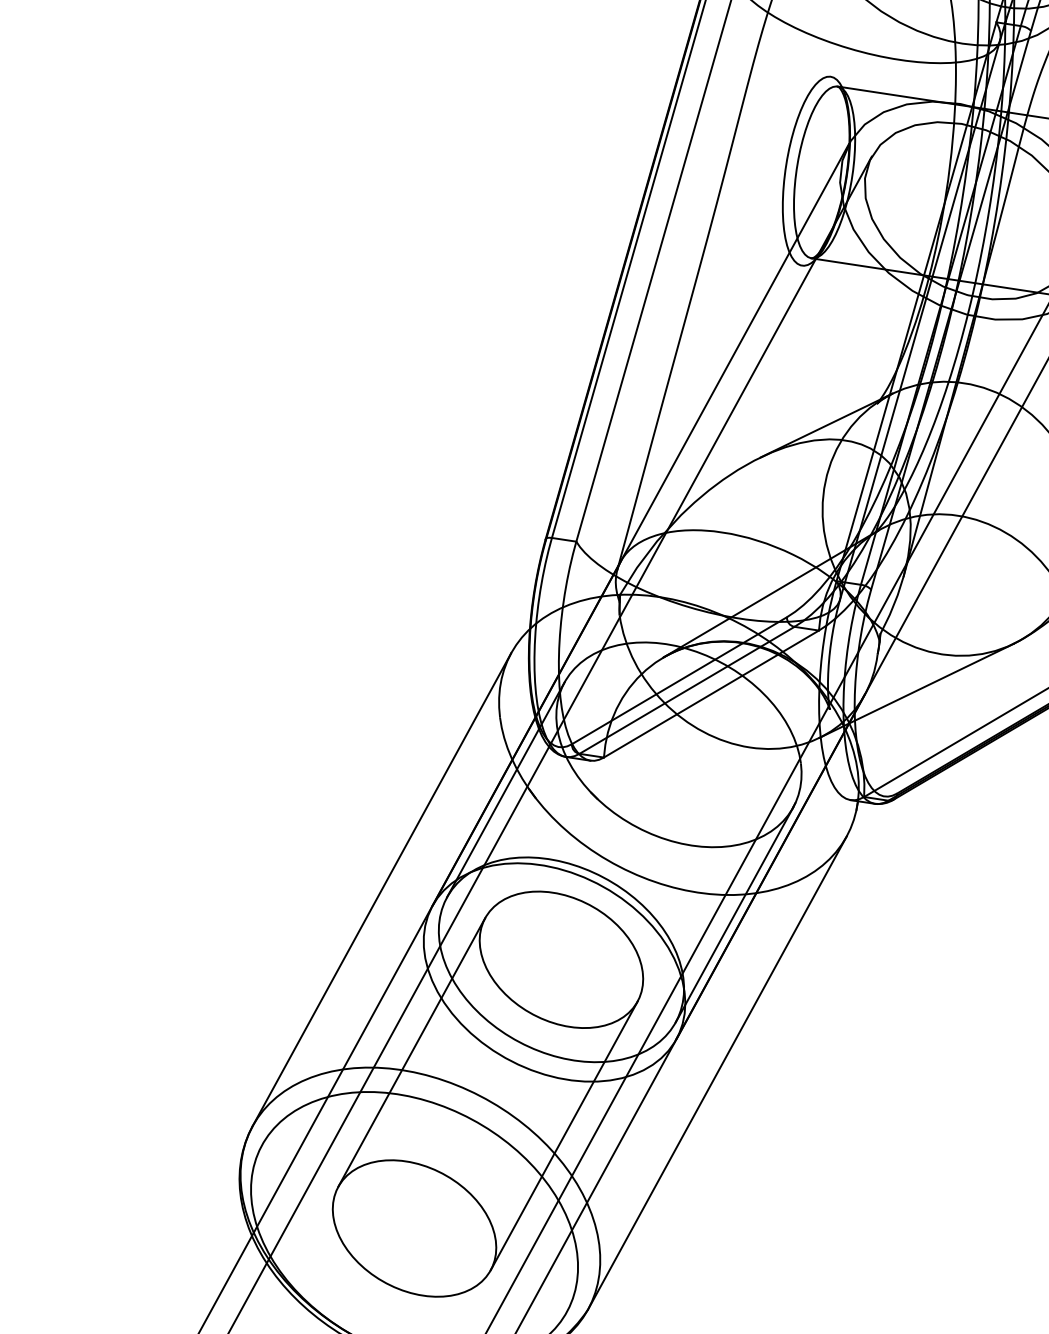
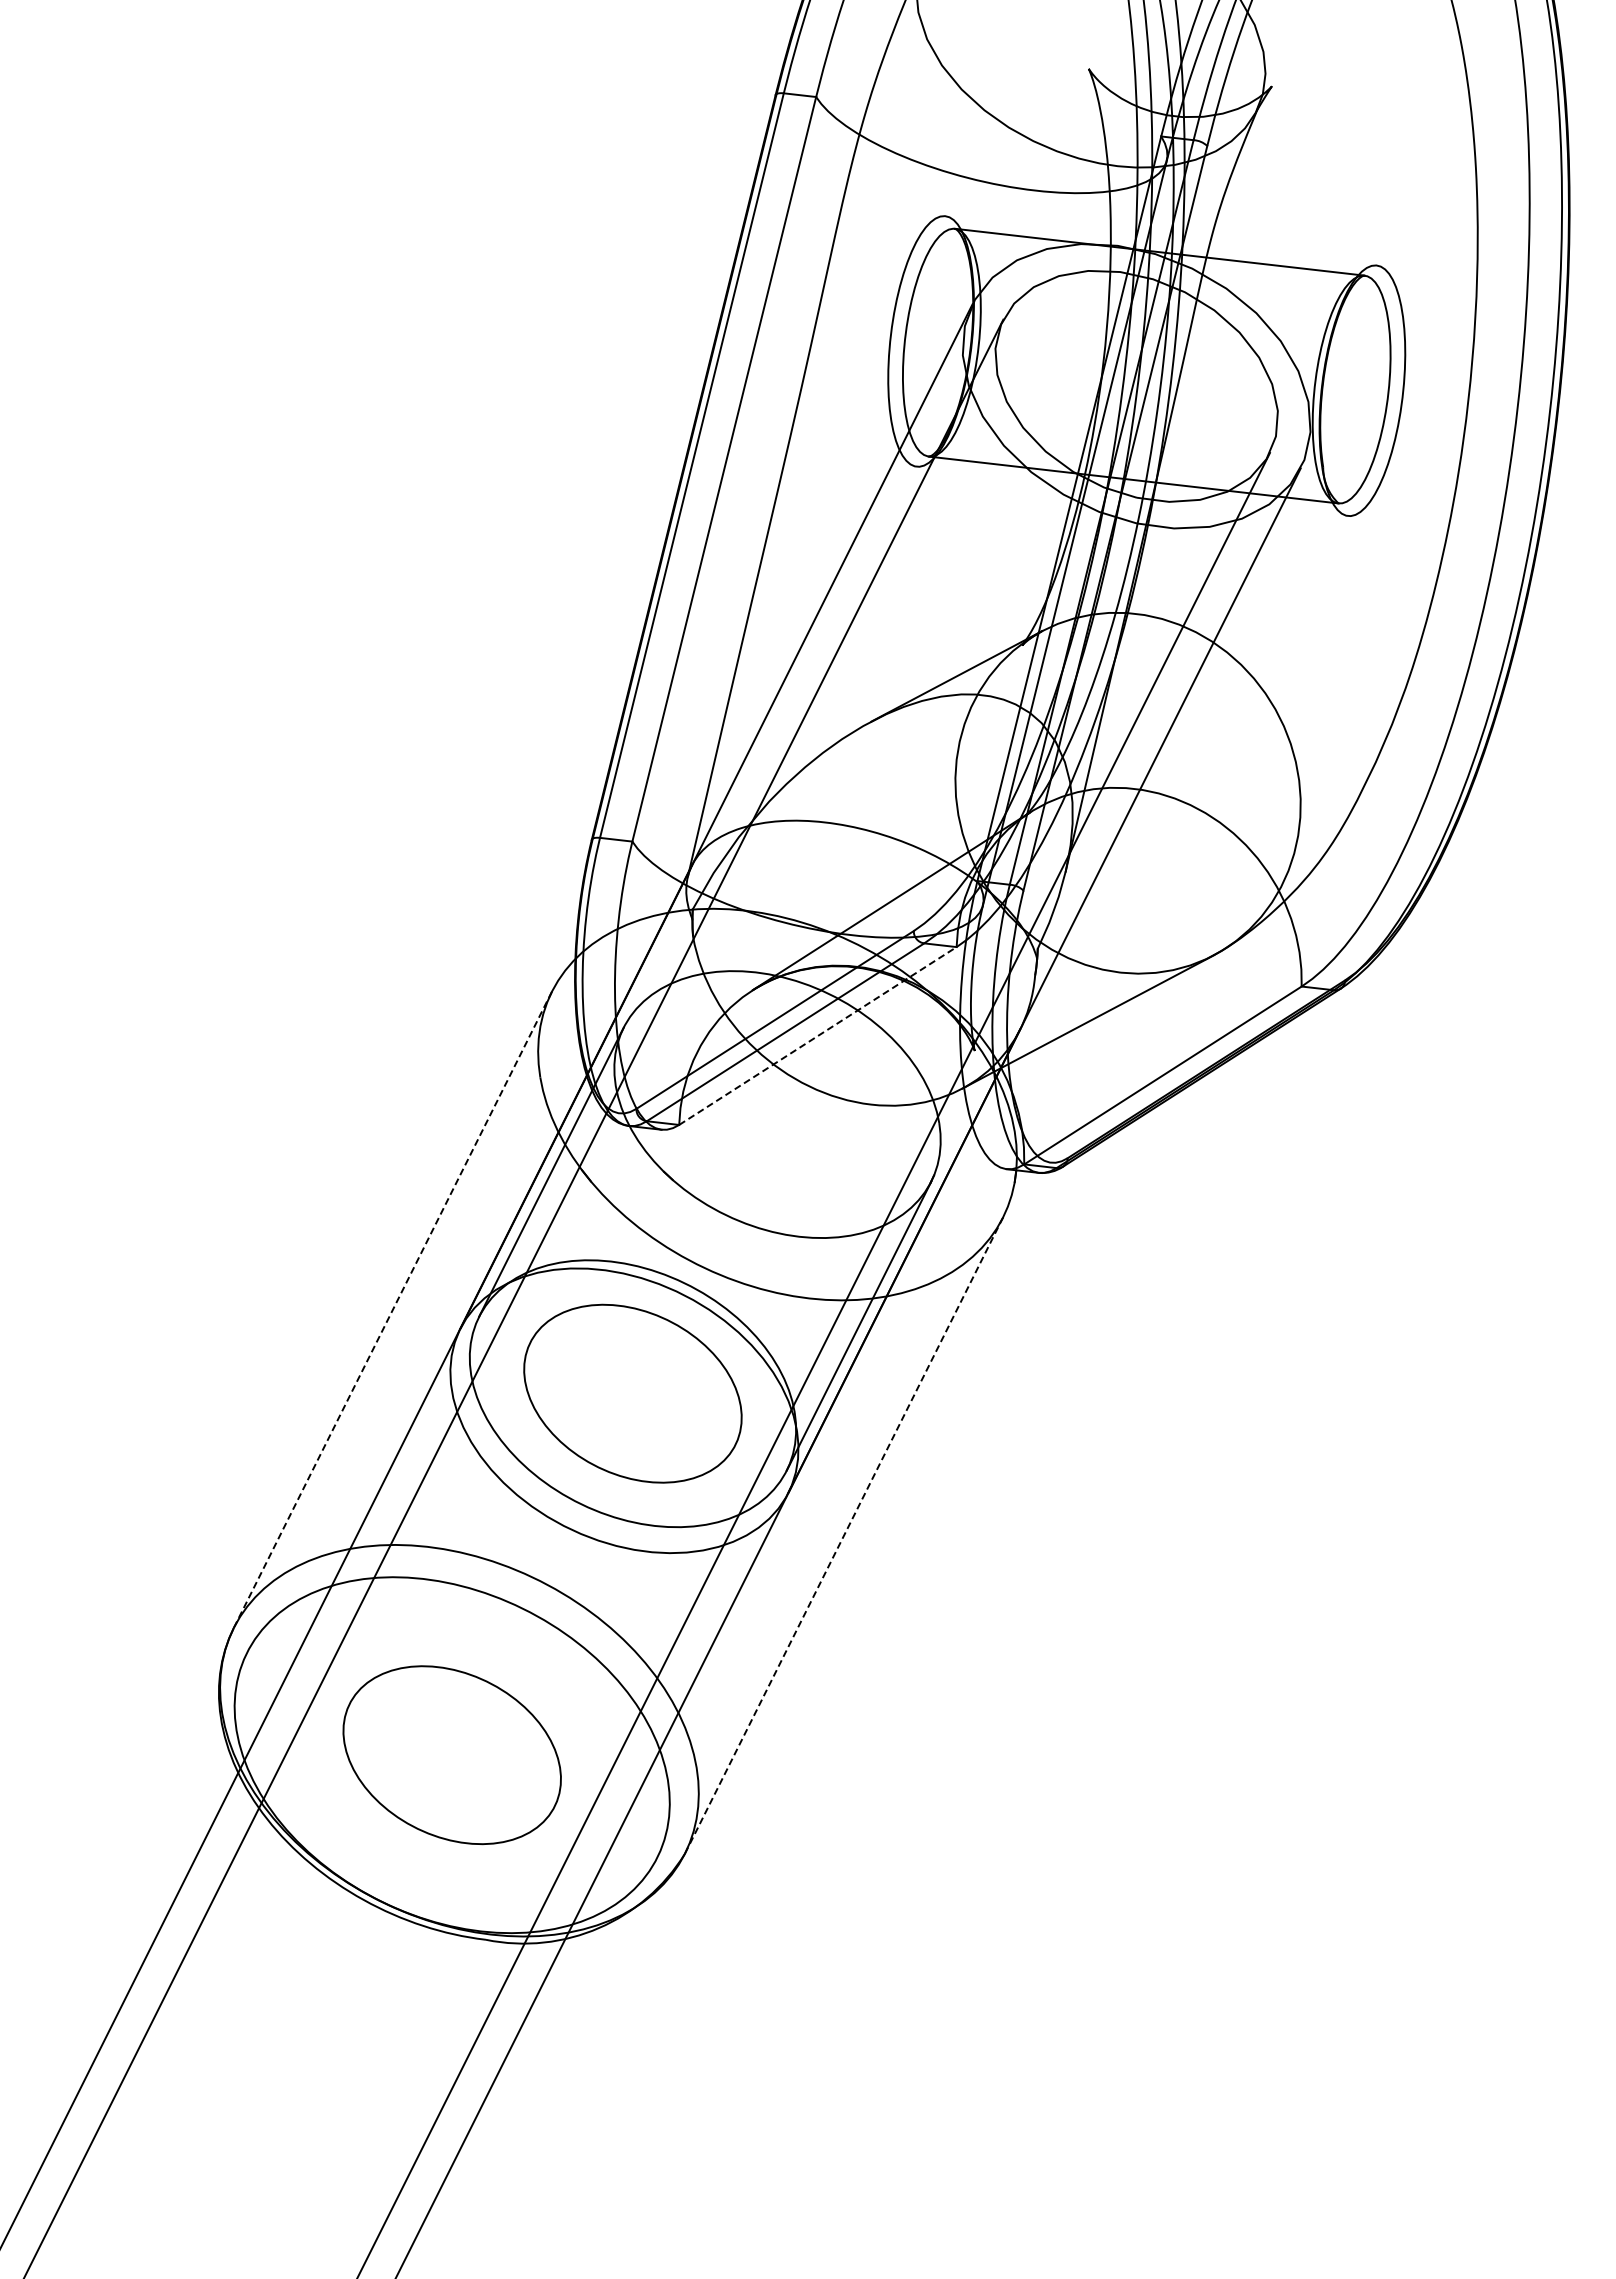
line: (711, 694) -> (817, 1036), solid -> dashed
line: (381, 889) -> (392, 1309), solid -> dashed
line: (411, 1051) -> (439, 1522), removed
line: (717, 1073) -> (844, 1535), solid -> dashed
line: (563, 1135) -> (644, 1625), removed

